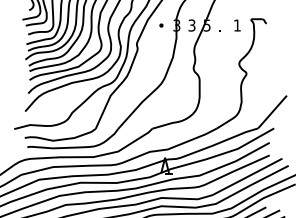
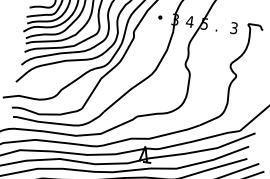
text: (191, 25) -> (189, 21), 3 -> 4
text: (236, 25) -> (233, 28), 1 -> 3

